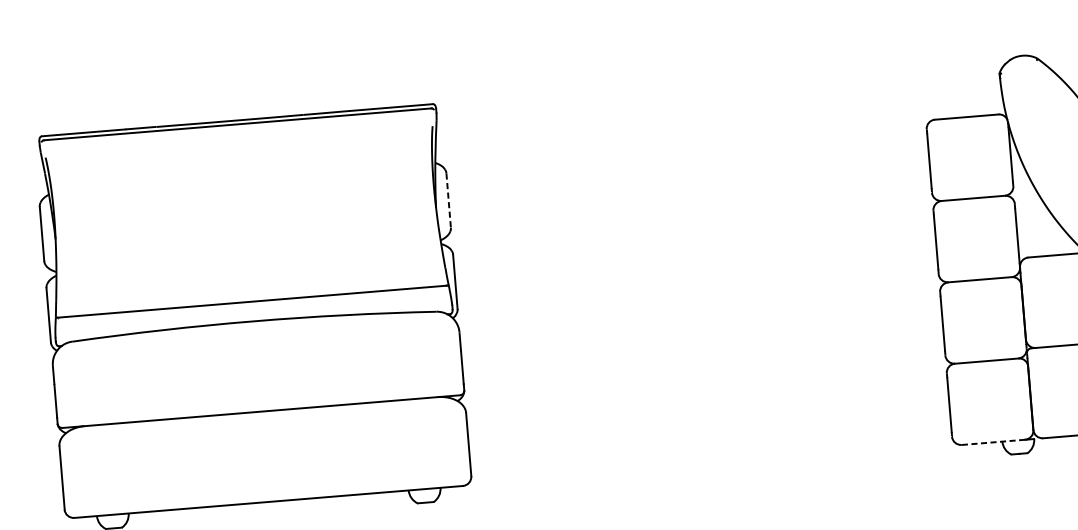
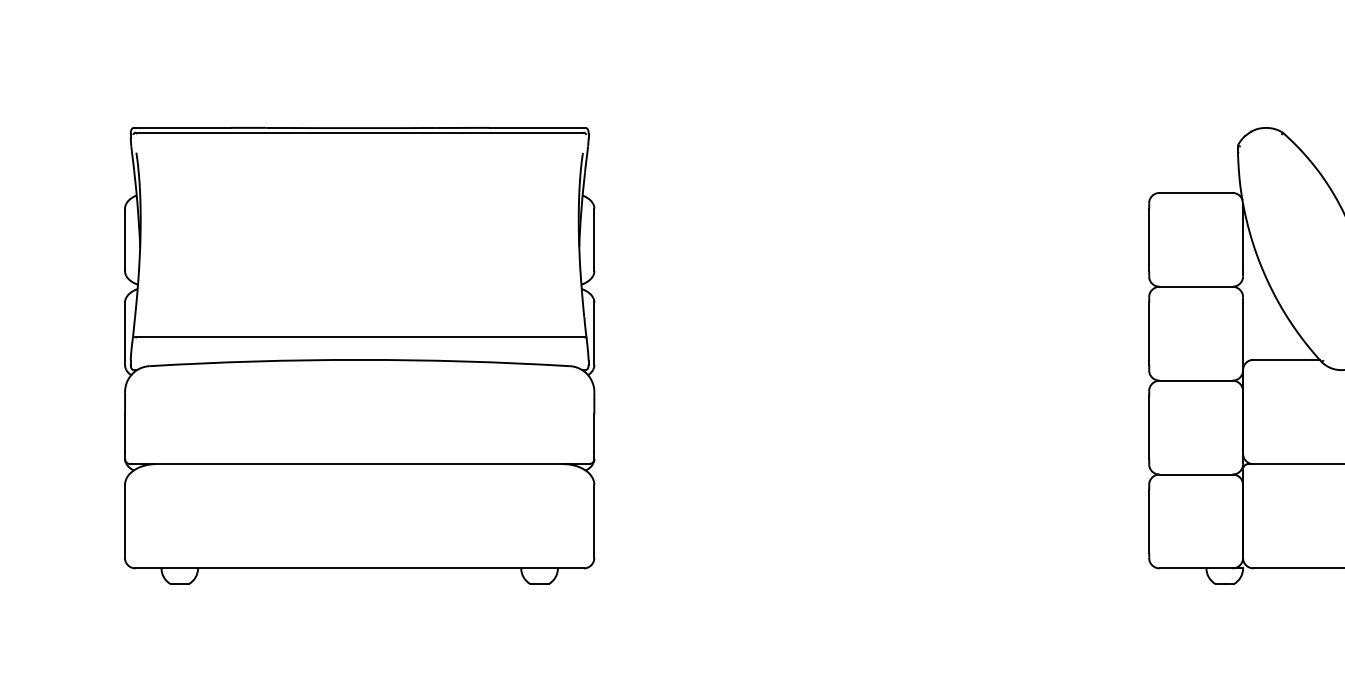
line: (448, 201) -> (594, 240), dashed -> solid
line: (993, 442) -> (1196, 568), dashed -> solid

